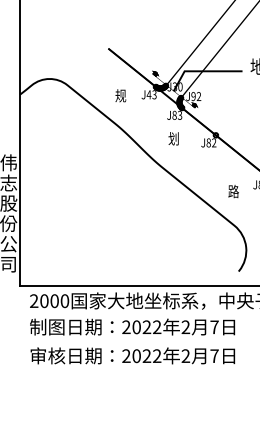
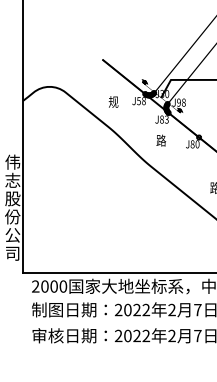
text: (151, 94) -> (141, 100), J43 -> J58
text: (198, 96) -> (183, 102), J92 -> J98
text: (173, 138) -> (160, 140), 划 -> 路
text: (214, 142) -> (197, 143), J82 -> J80

